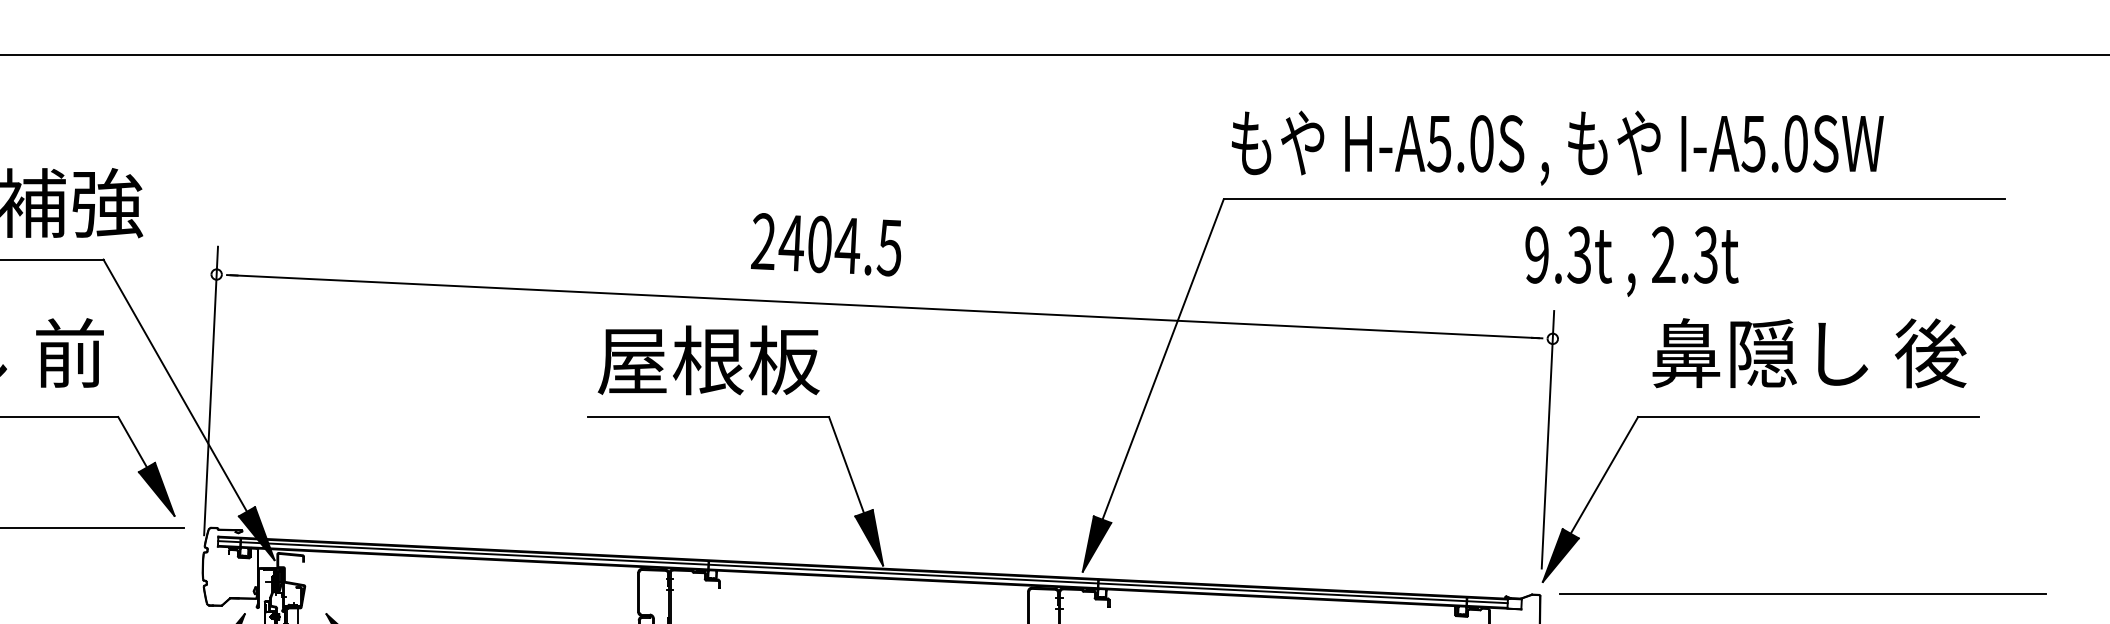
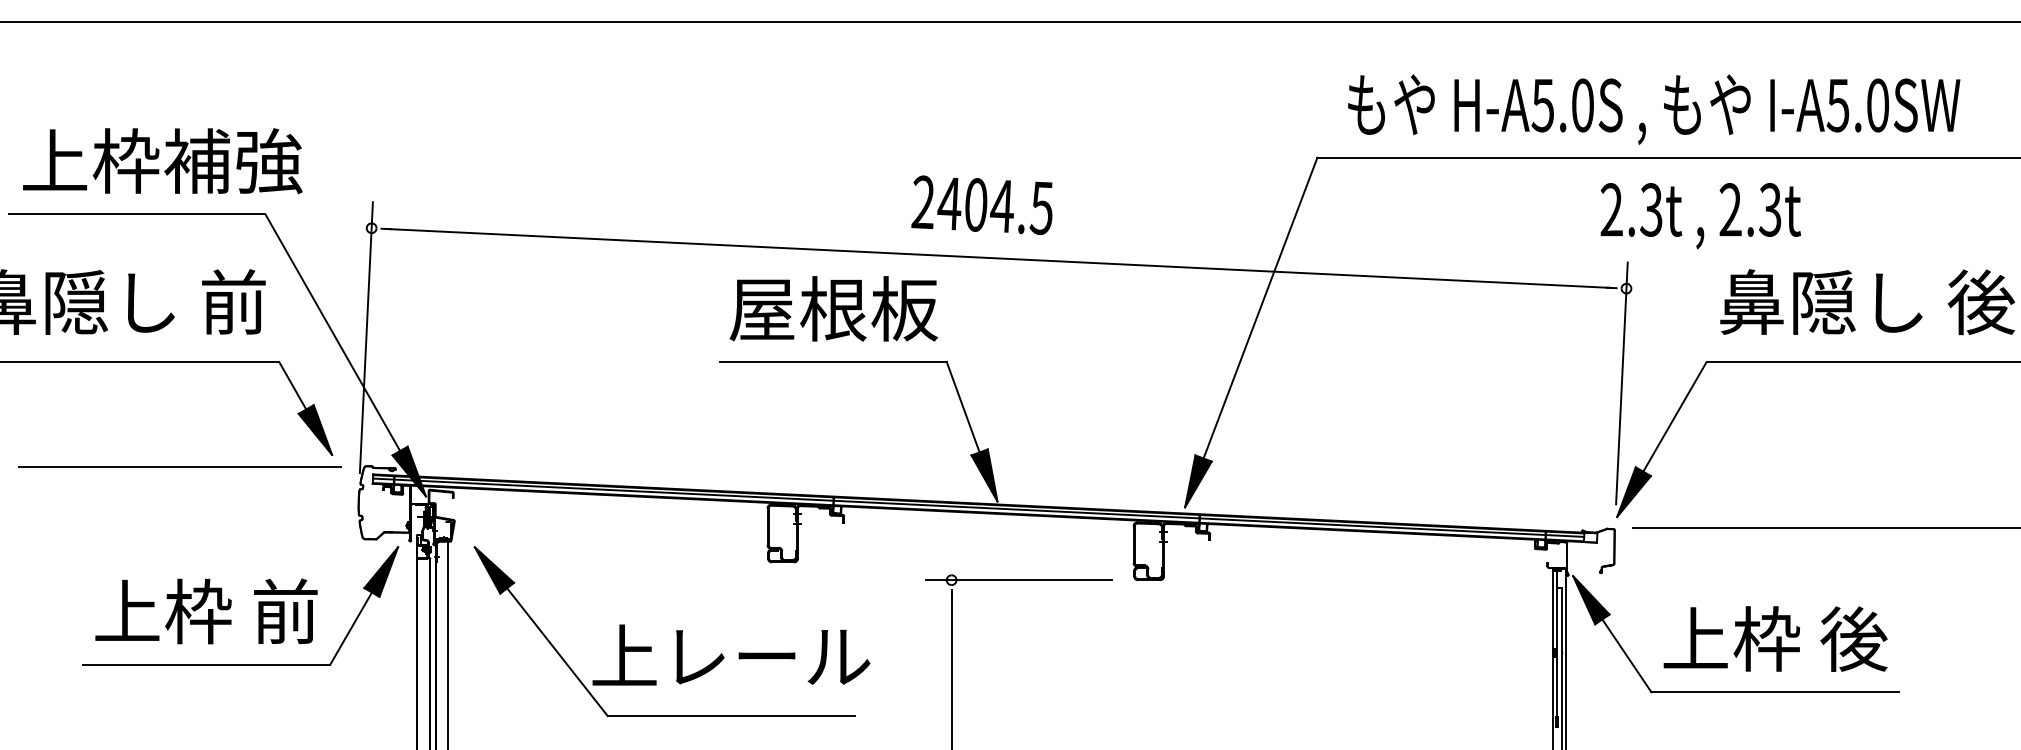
text: (1558, 148) -> (1654, 109), moved
text: (825, 244) -> (981, 205), moved
text: (1536, 254) -> (1611, 209), 9.3t -> 2.3t

